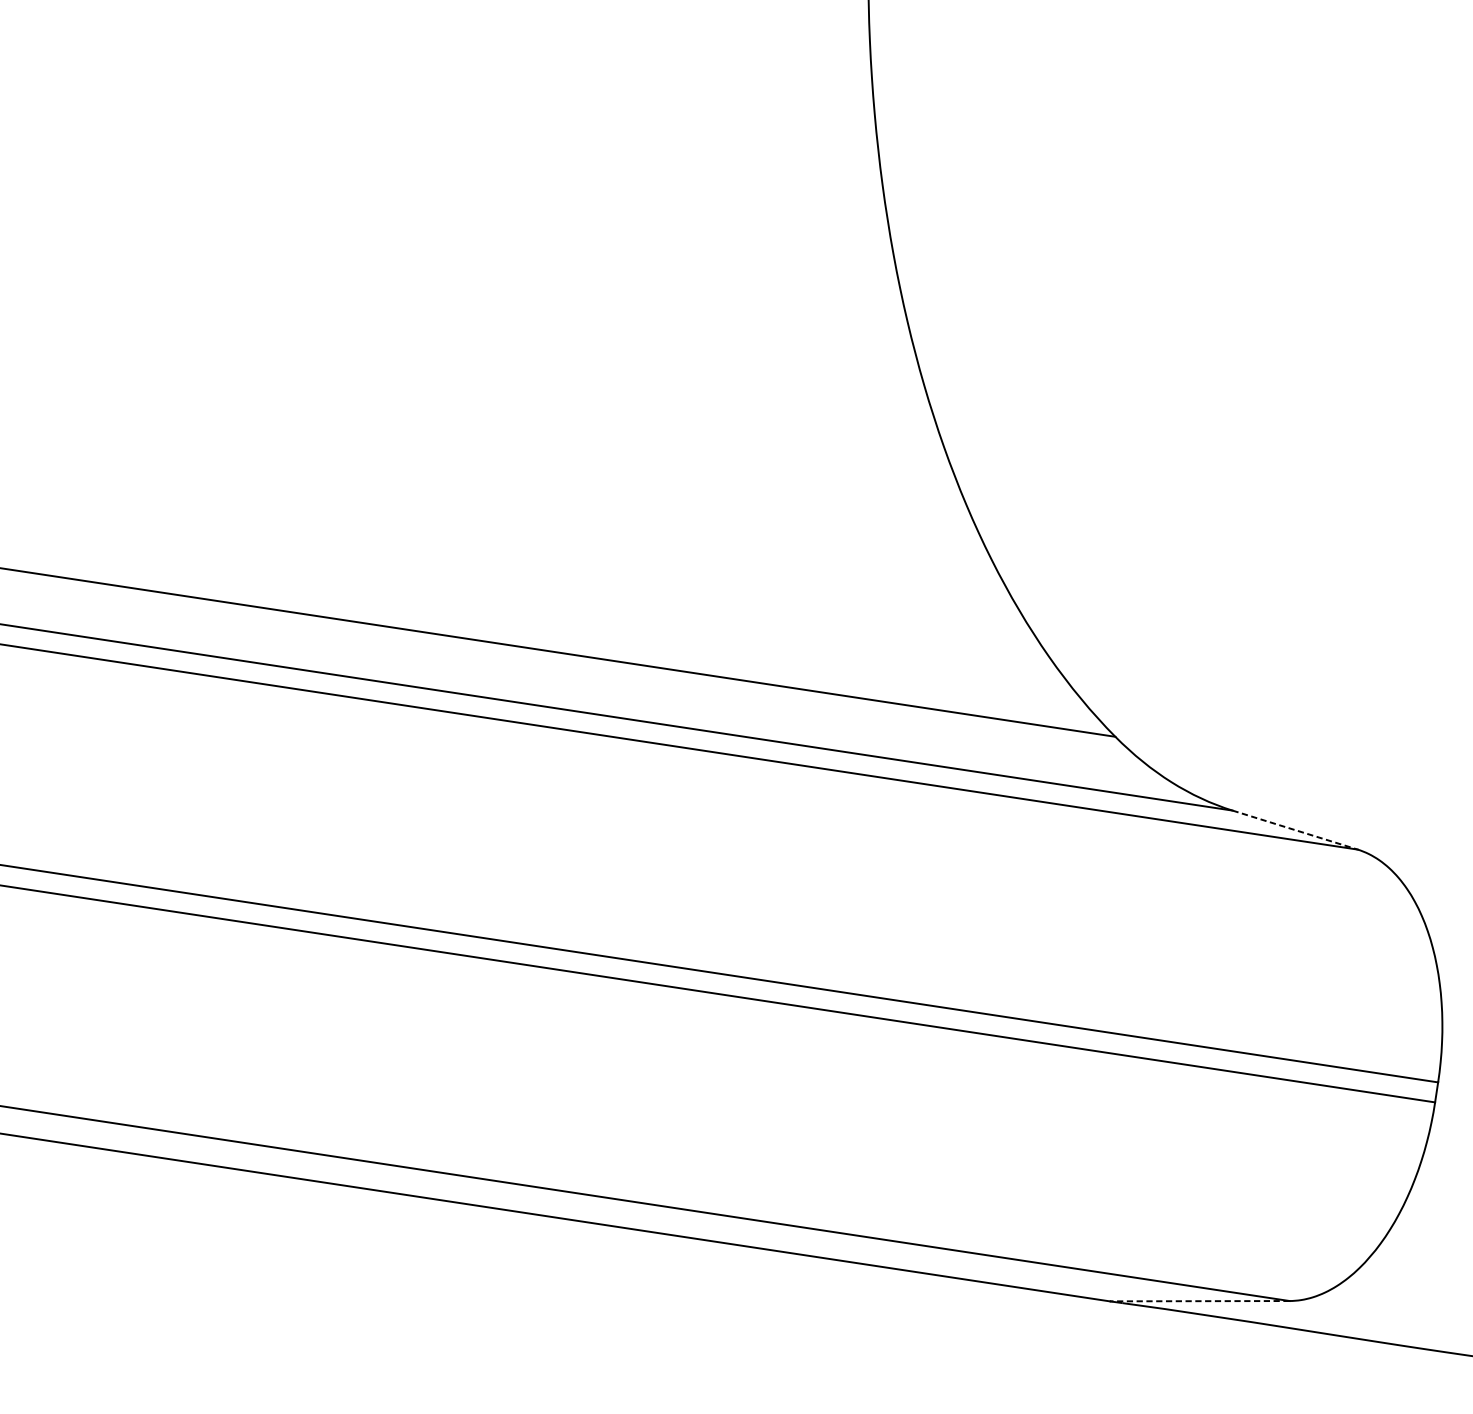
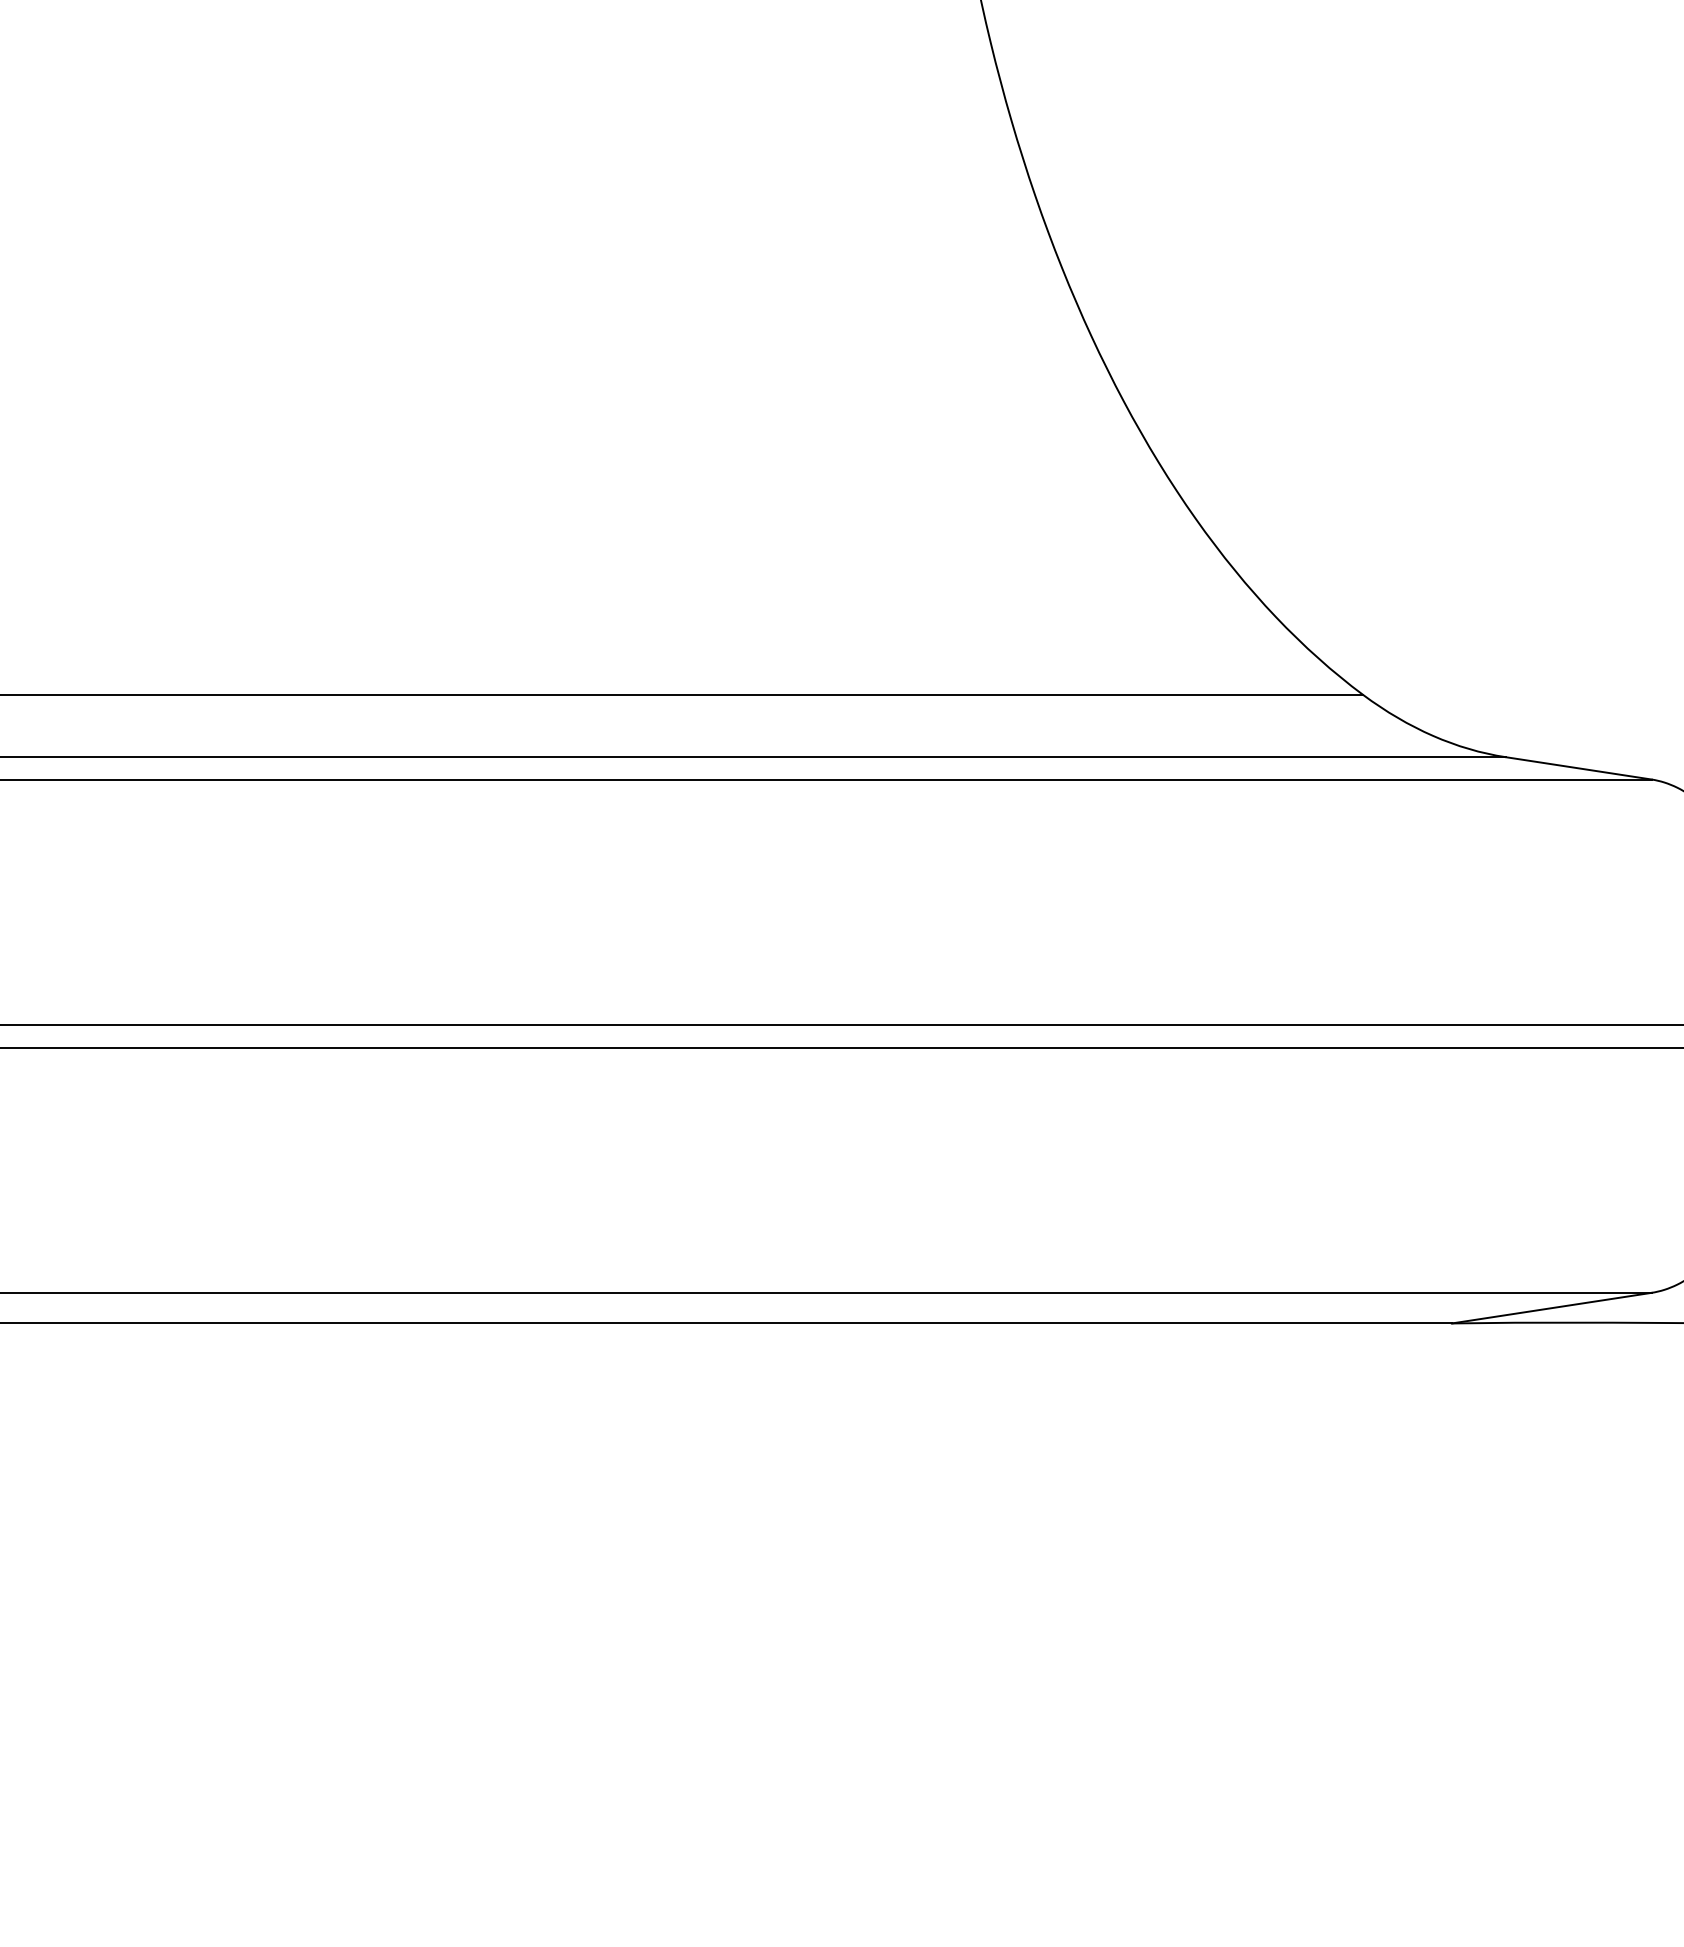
line: (1295, 830) -> (1578, 768), dashed -> solid
line: (1199, 1301) -> (1551, 1308), dashed -> solid

